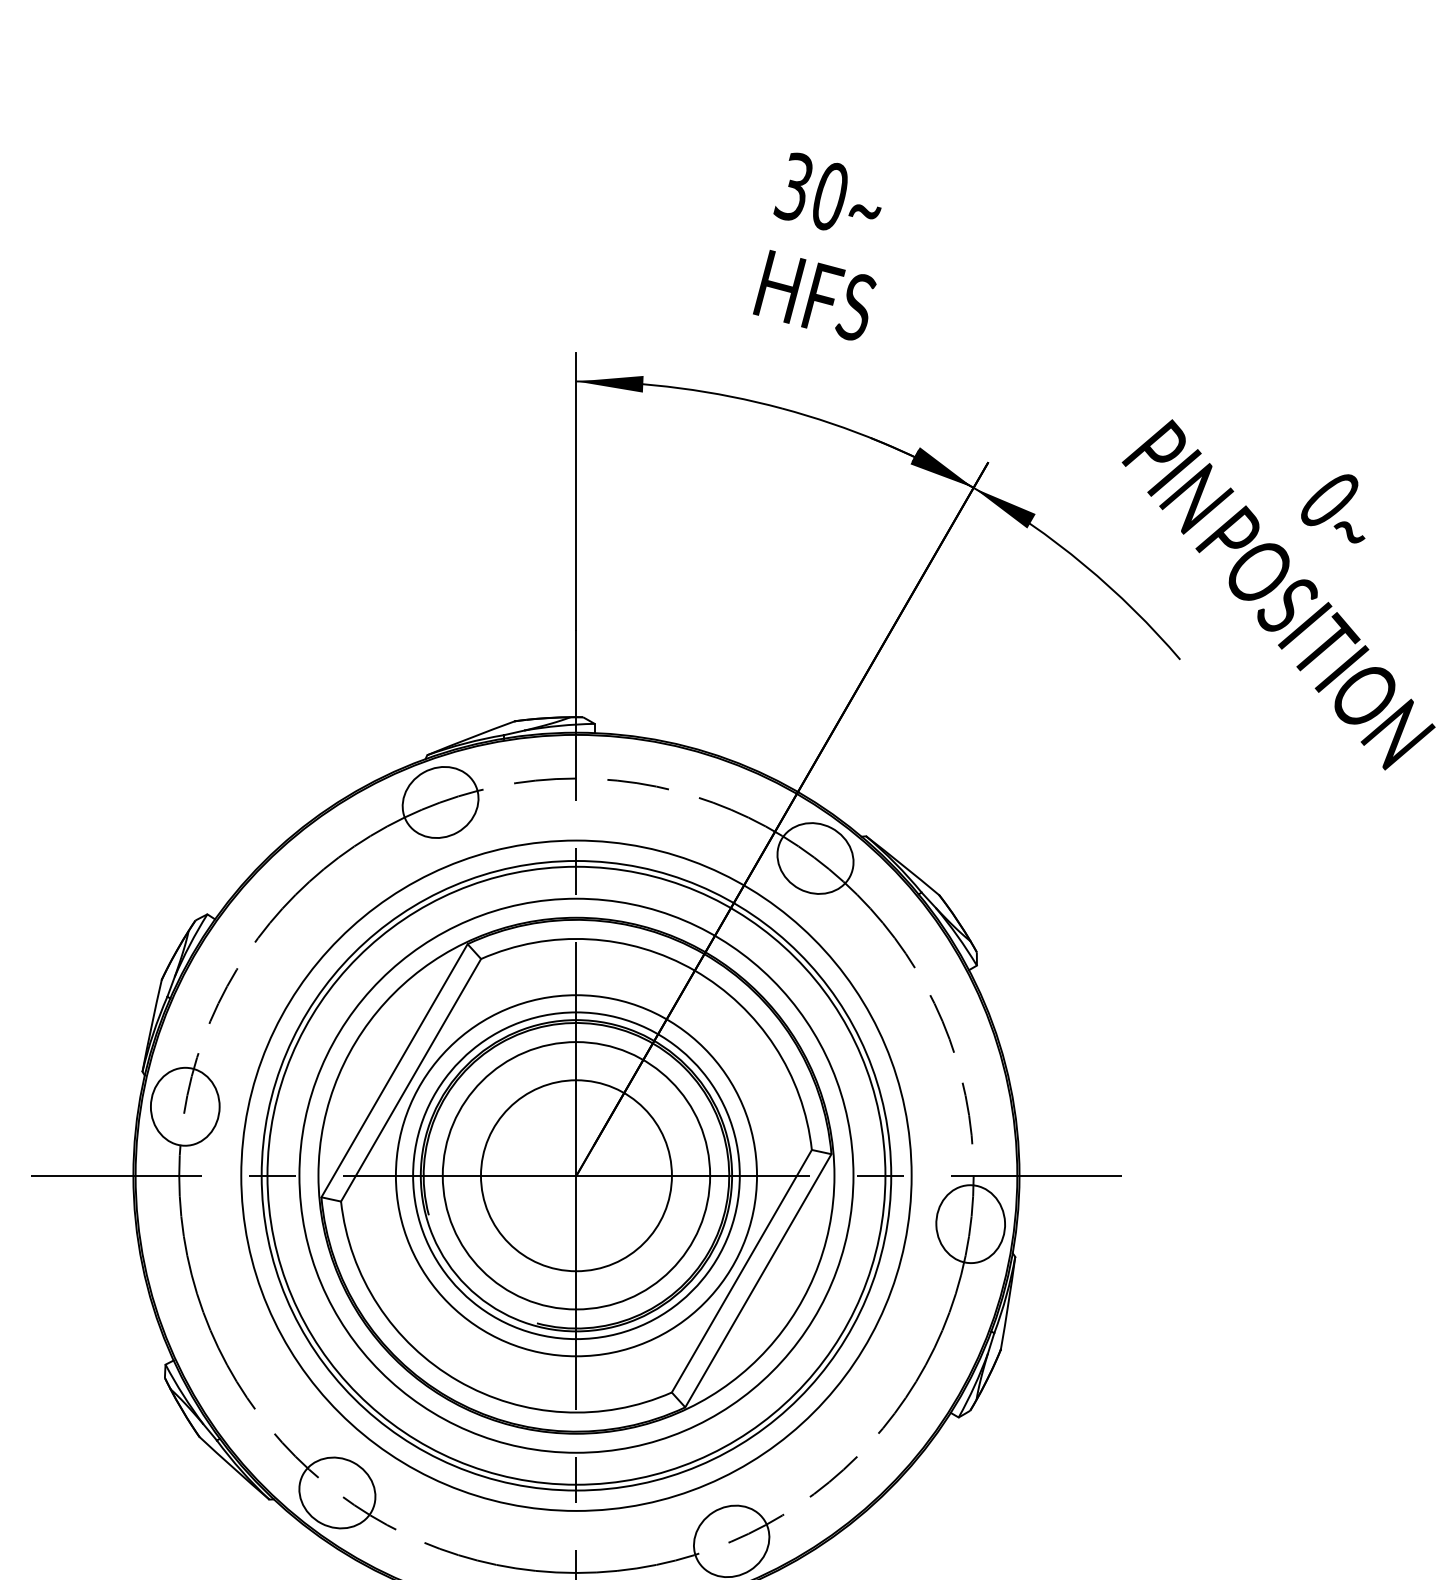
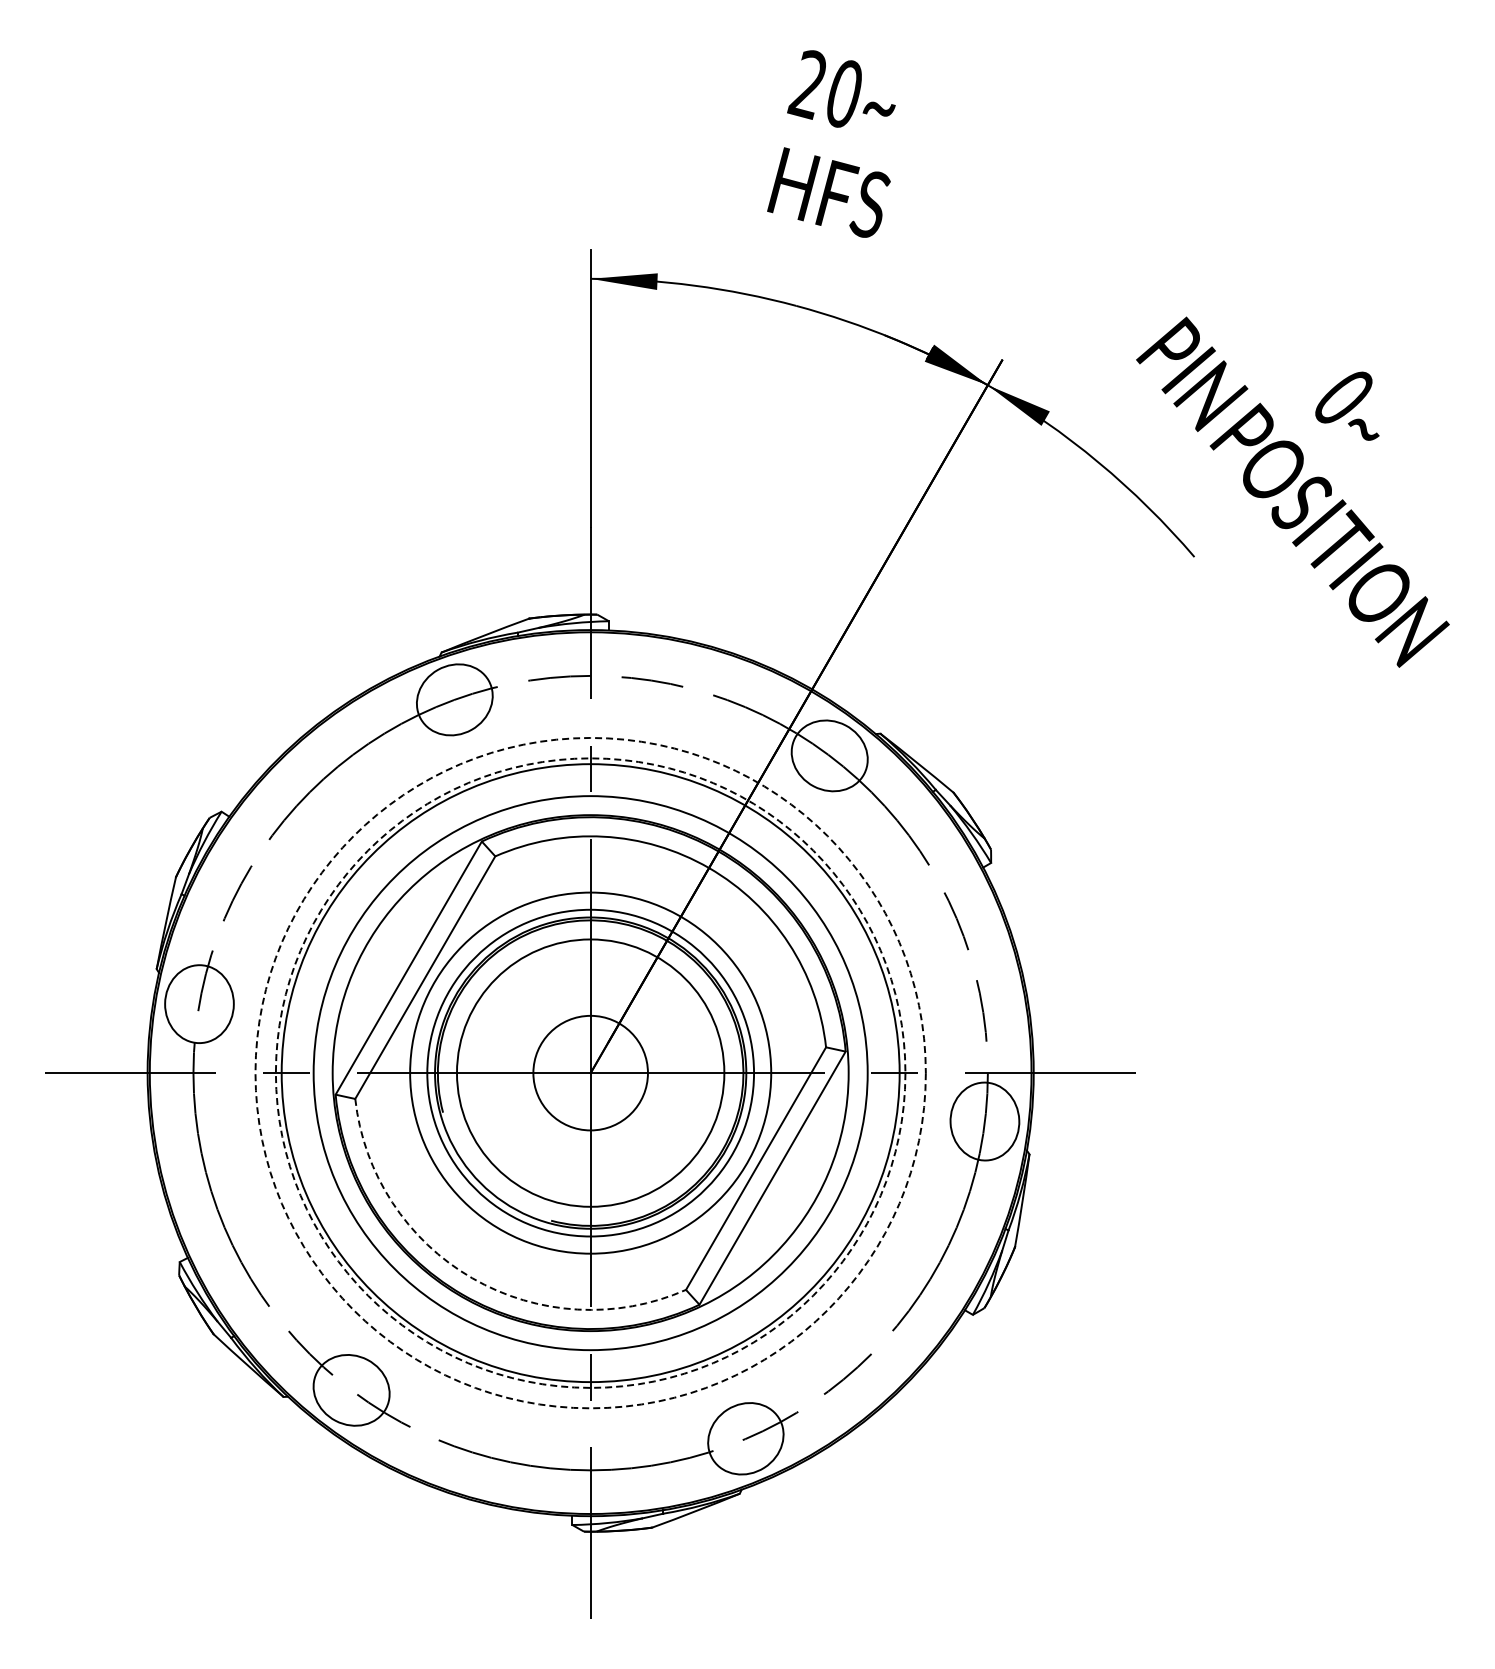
text: (792, 187) -> (806, 84), 30 -> 20
circle: (576, 1175) -> (590, 1072), size x0.6
circle: (576, 1175) -> (590, 1072), solid -> dashed
circle: (576, 1175) -> (590, 1072), solid -> dashed
arc: (458, 1381) -> (472, 1278), solid -> dashed

